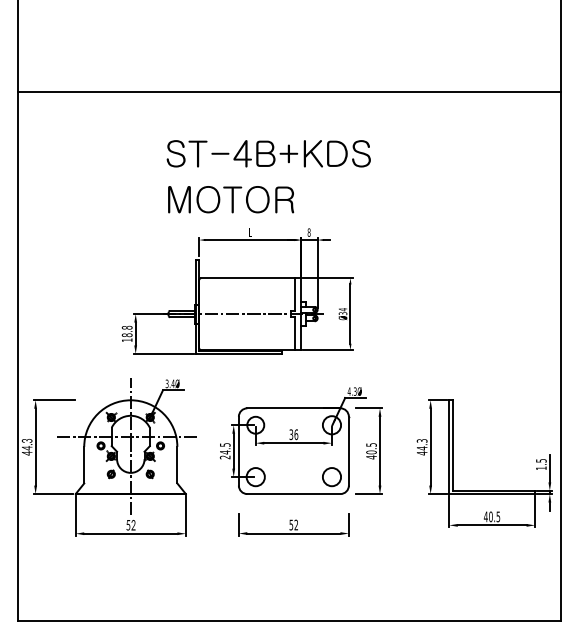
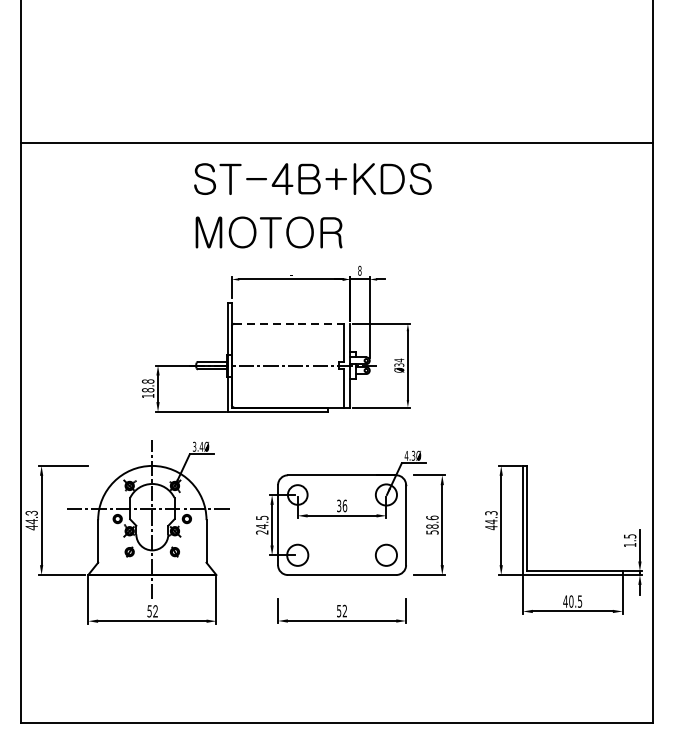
line: (289, 92) -> (337, 143), moved
line: (250, 278) -> (291, 324), solid -> dashed
text: (371, 451) -> (432, 525), 40.5 -> 58.6

